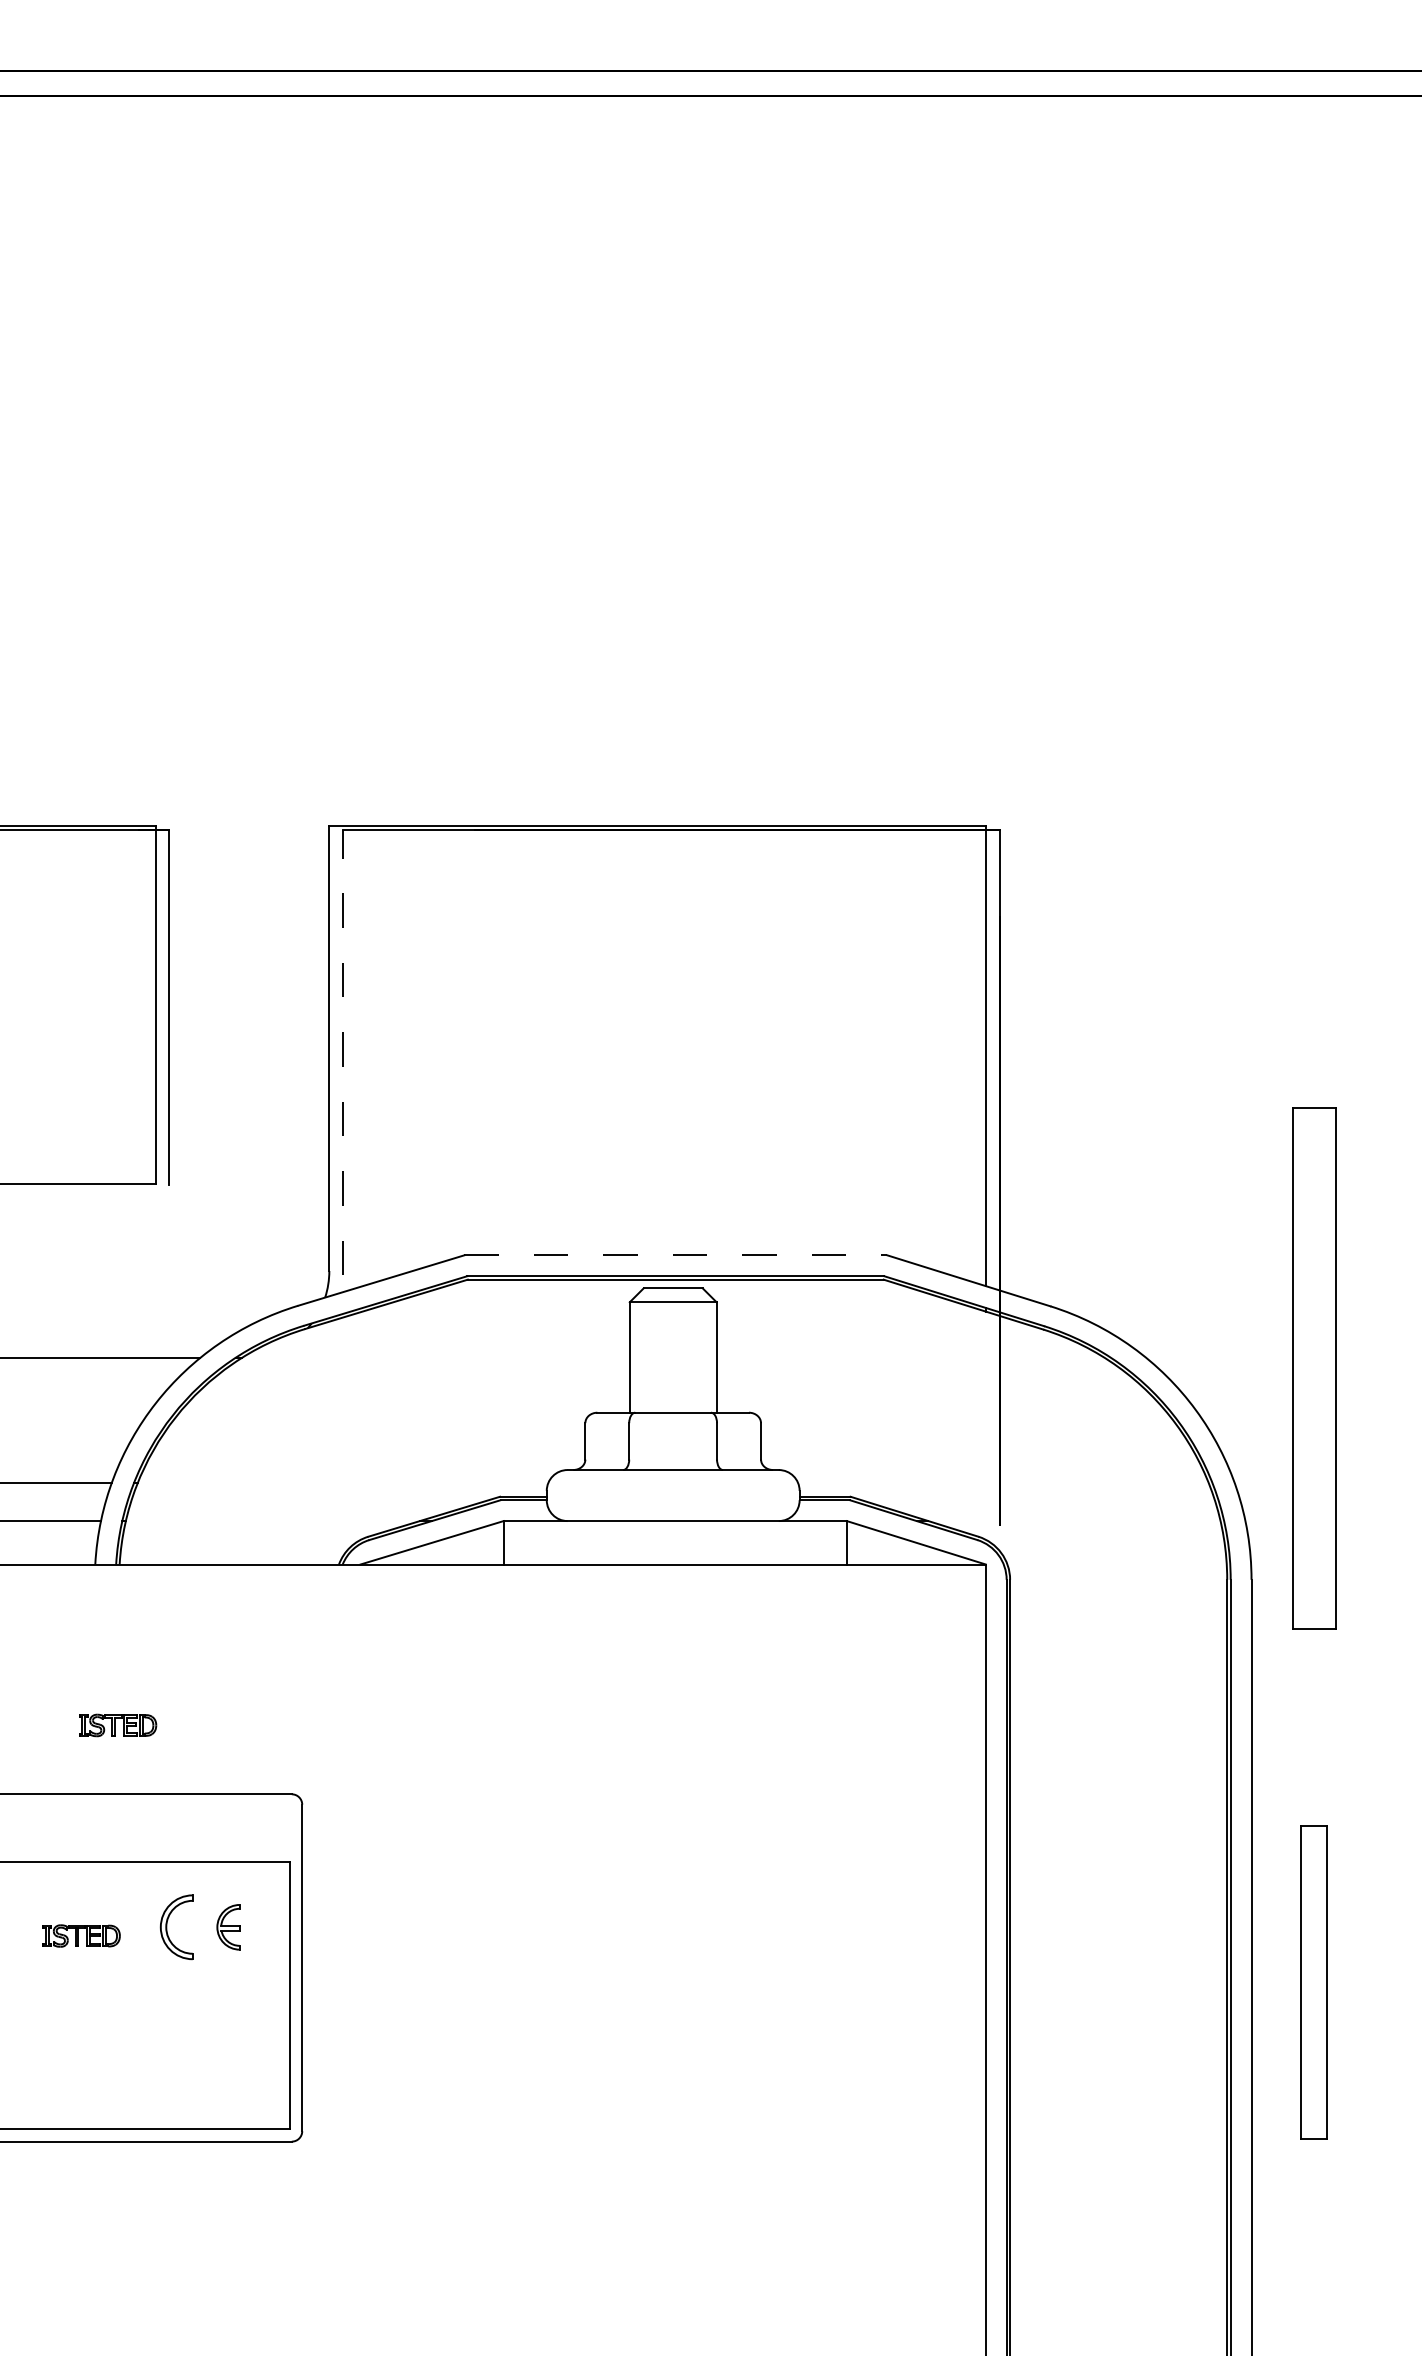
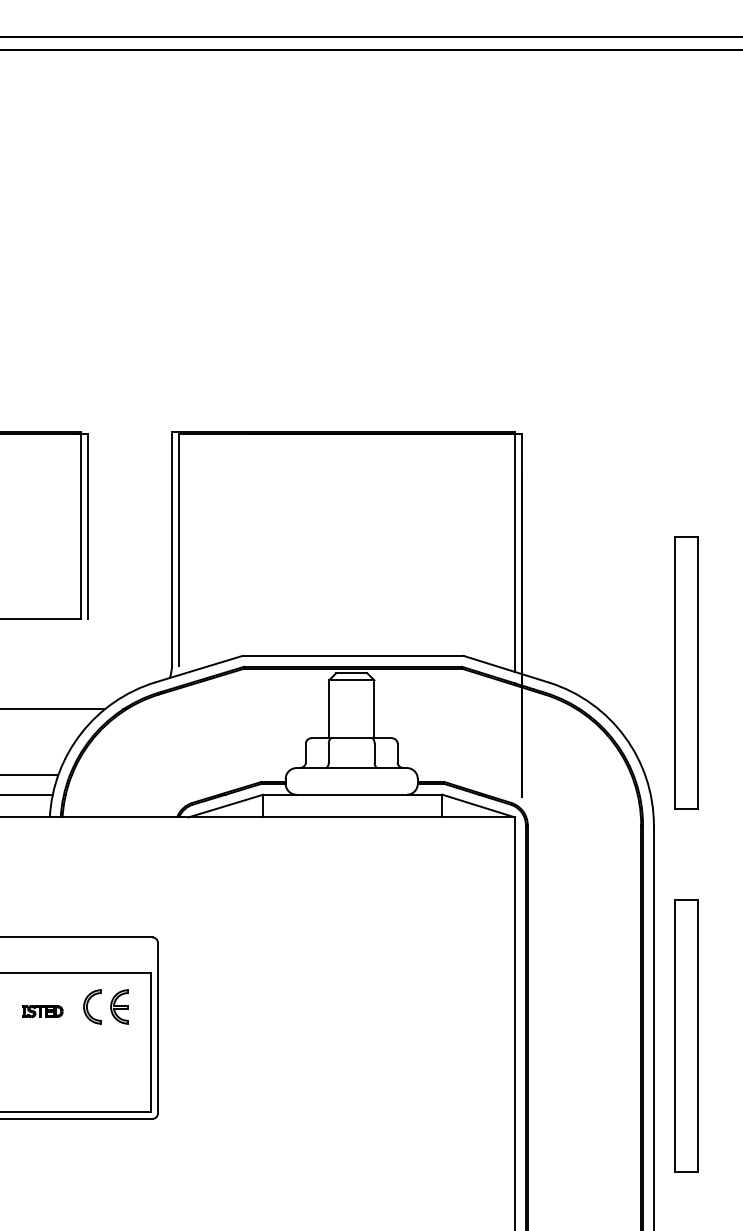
line: (343, 1051) -> (179, 549), dashed -> solid
line: (676, 1254) -> (353, 655), dashed -> solid
part: (1313, 1367) -> (686, 672), moved
part: (117, 1725) -> (61, 901), removed
part: (228, 1926) -> (119, 1006), size x1.43
part: (1313, 1981) -> (686, 1035), size x1.67

